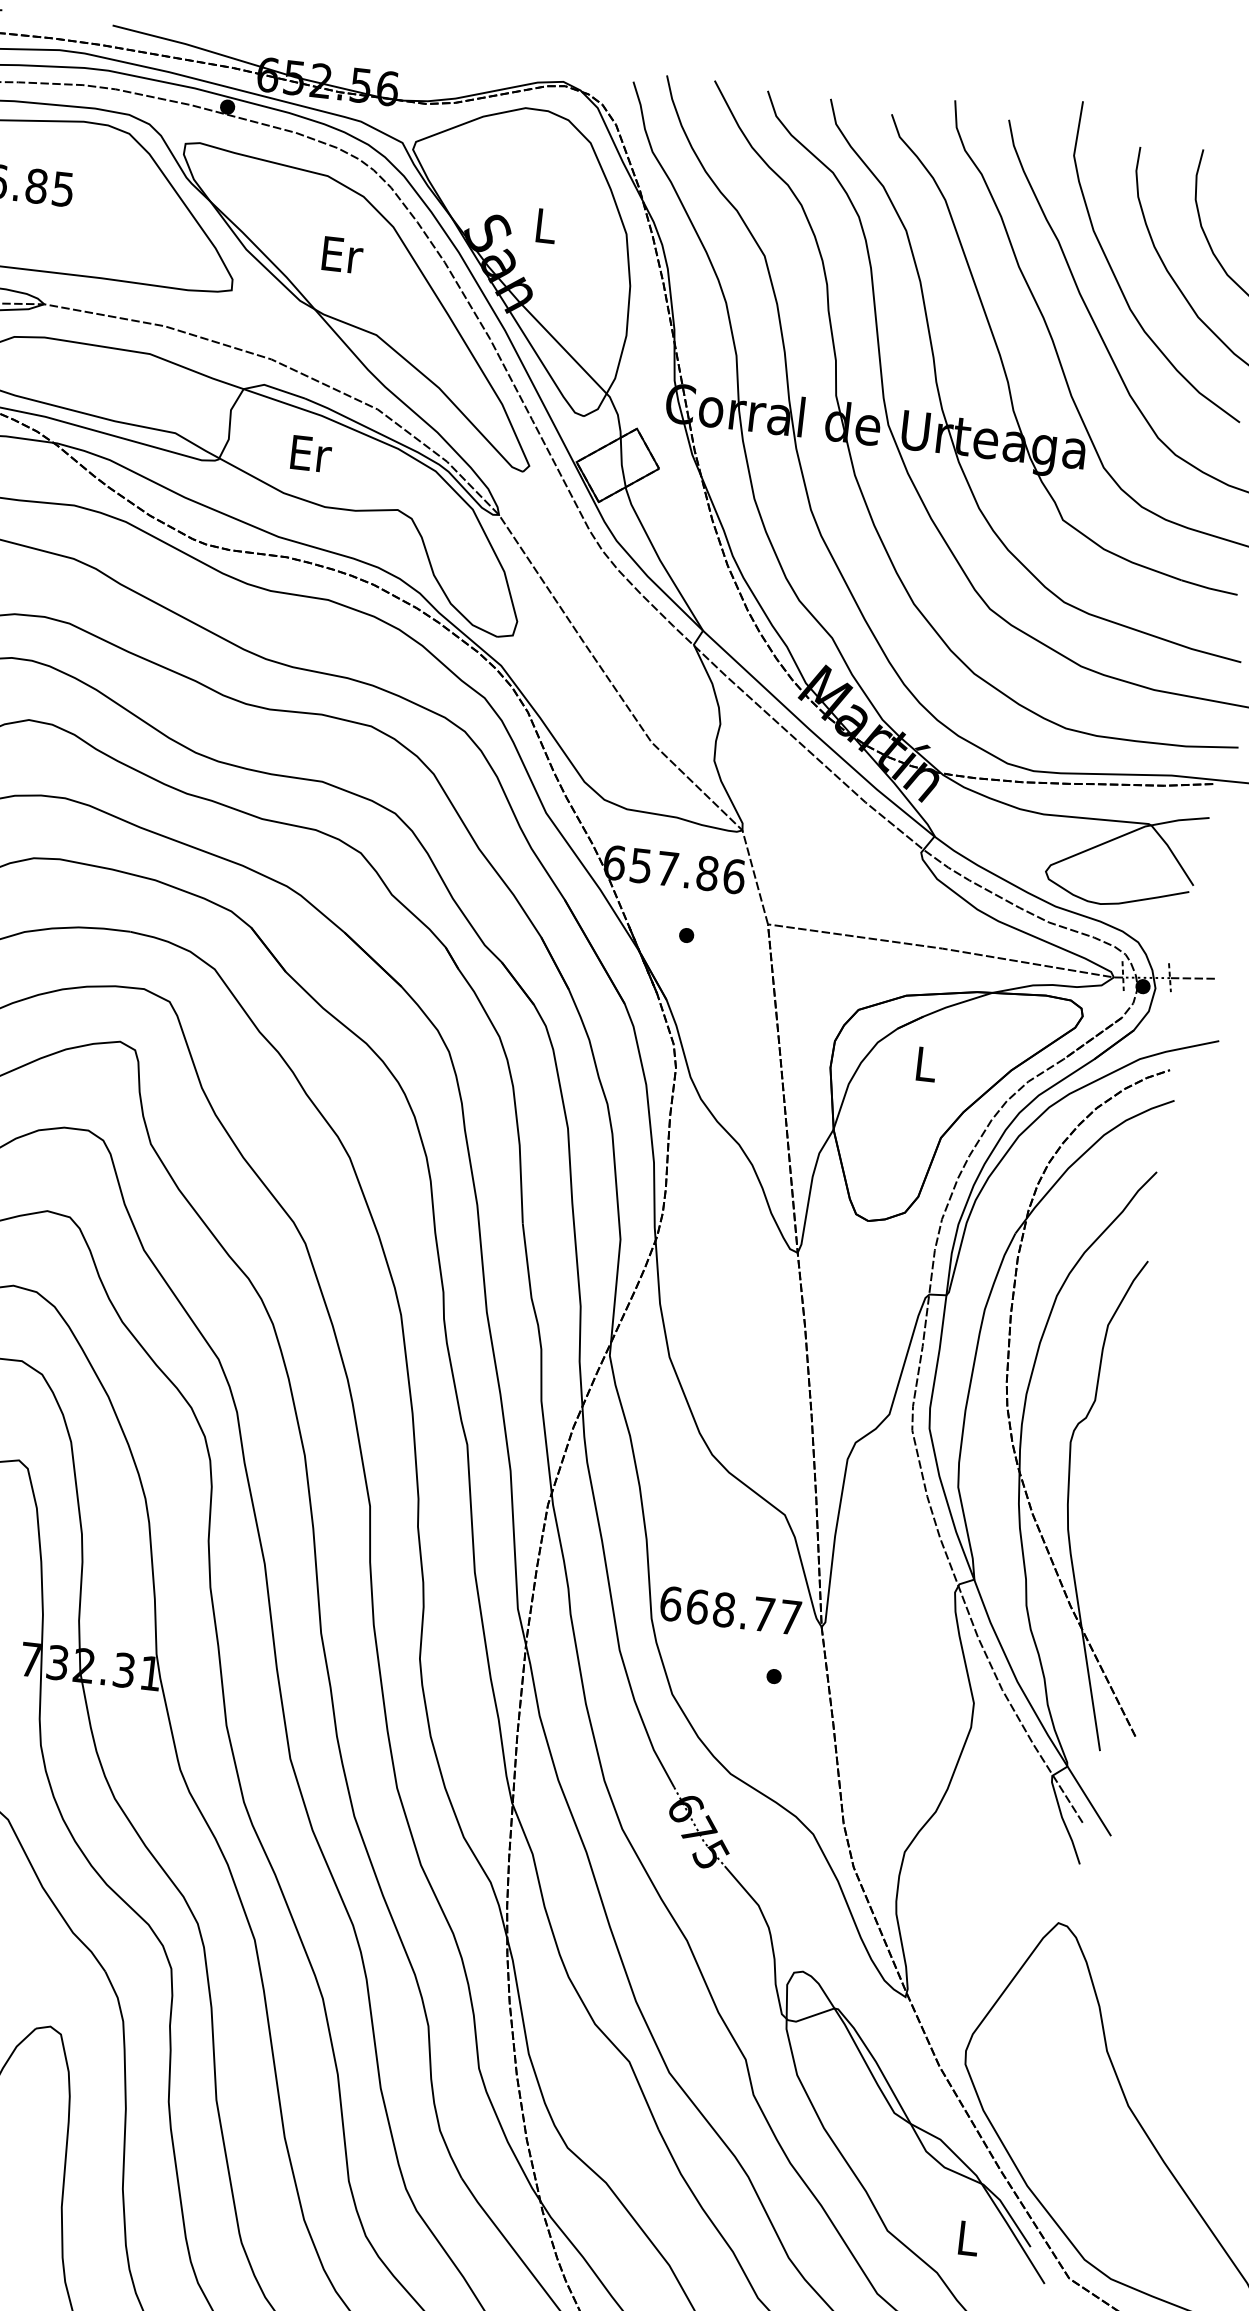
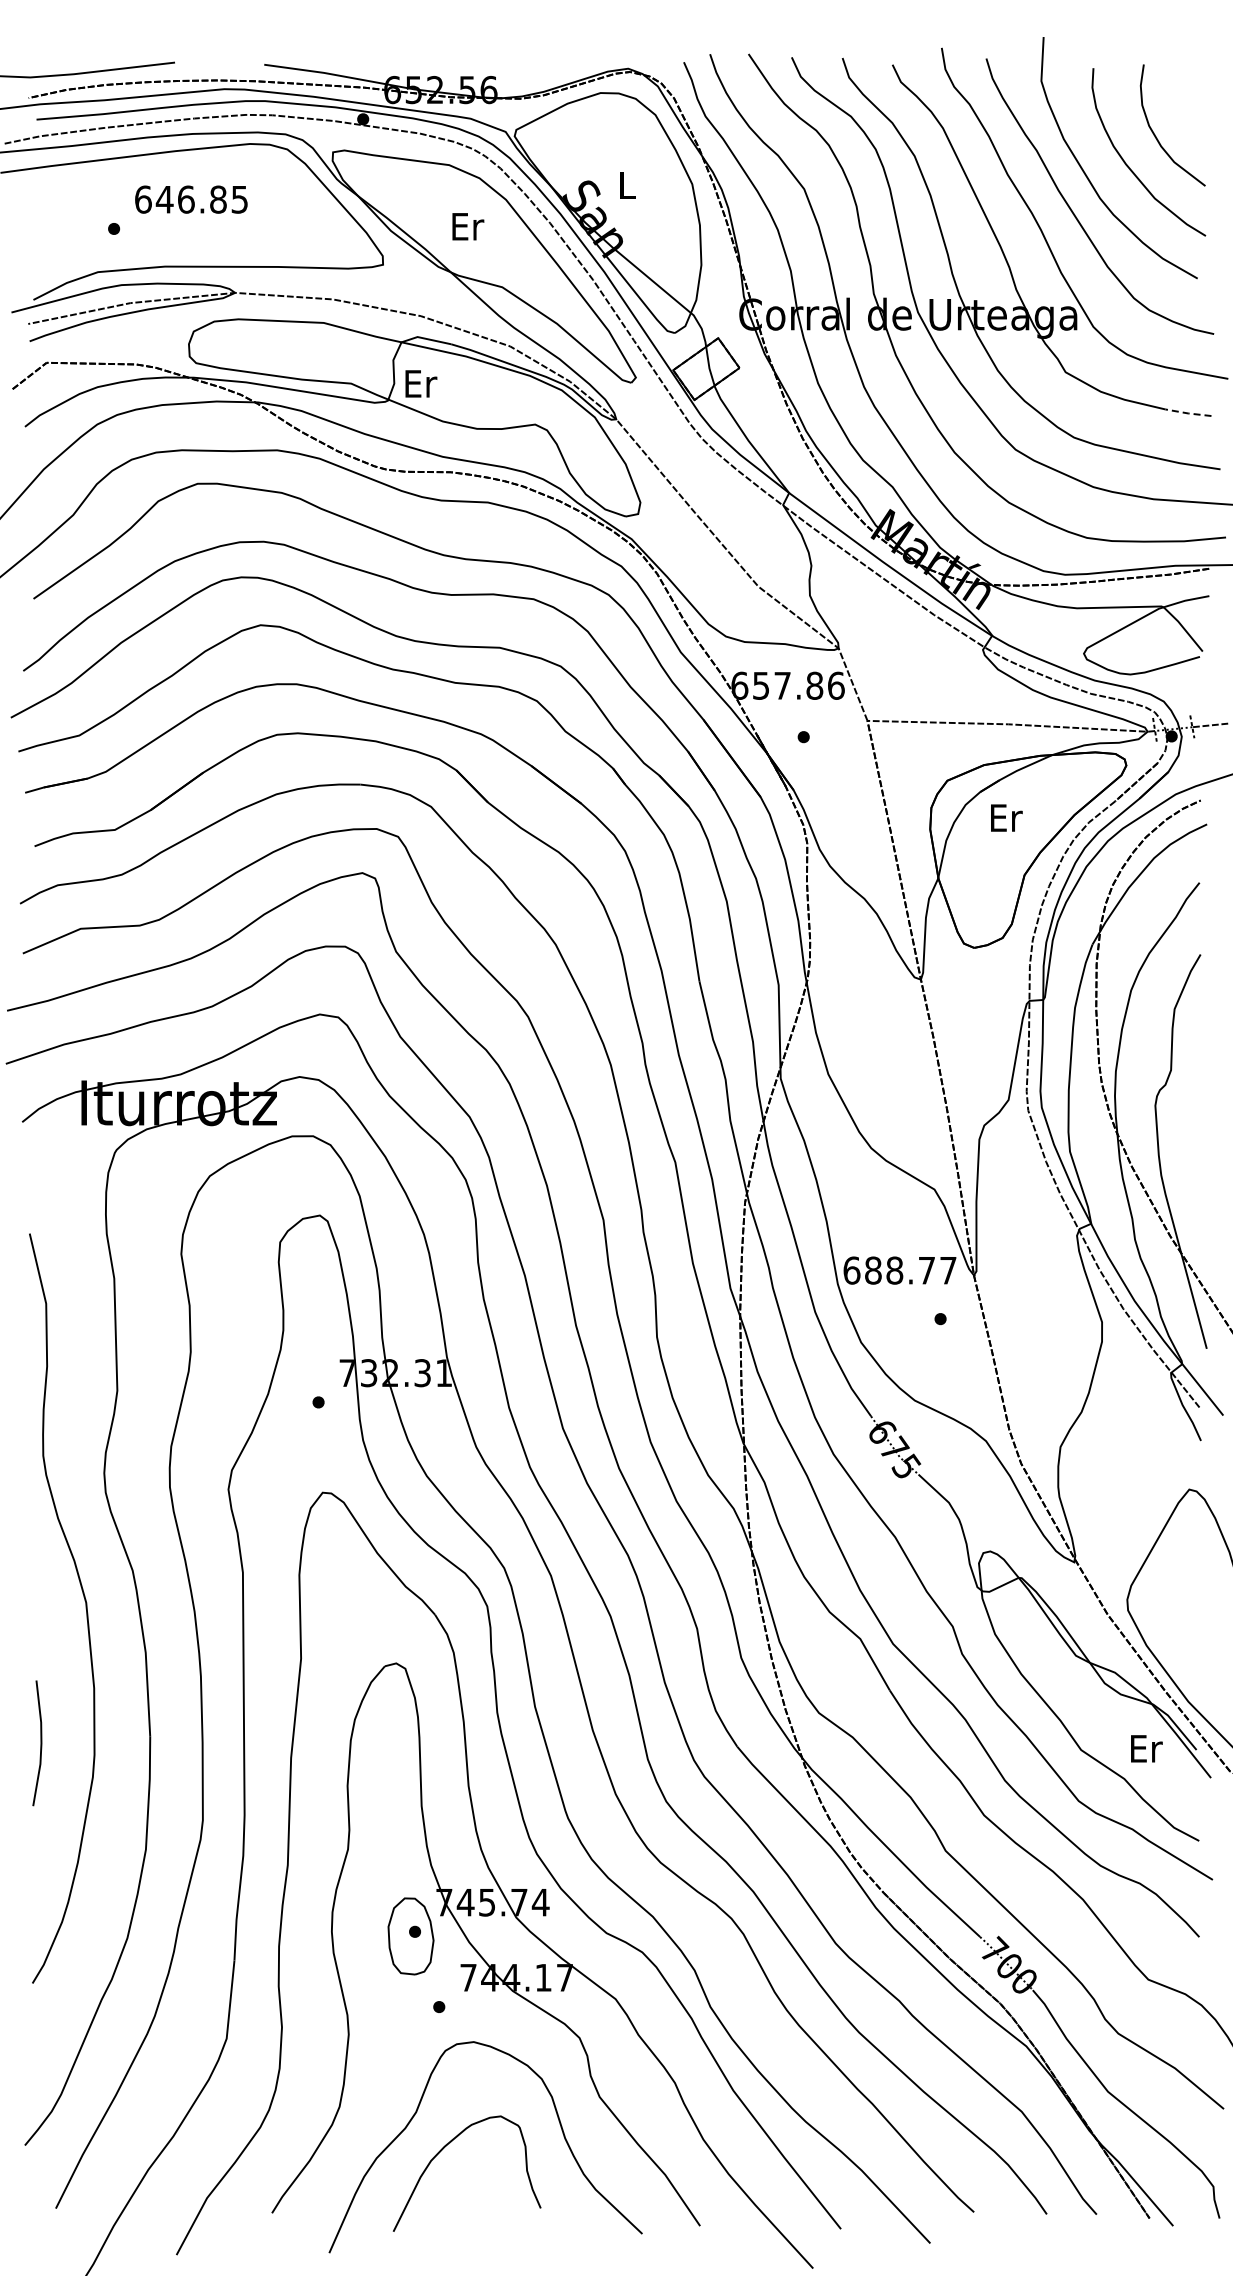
text: (311, 453) -> (421, 383), moved
line: (1209, 588) -> (1188, 413), solid -> dashed
text: (926, 1063) -> (1006, 817), L -> Er
text: (697, 1606) -> (873, 1270), 668.77 -> 688.77
text: (968, 2238) -> (1146, 1748), L -> Er

